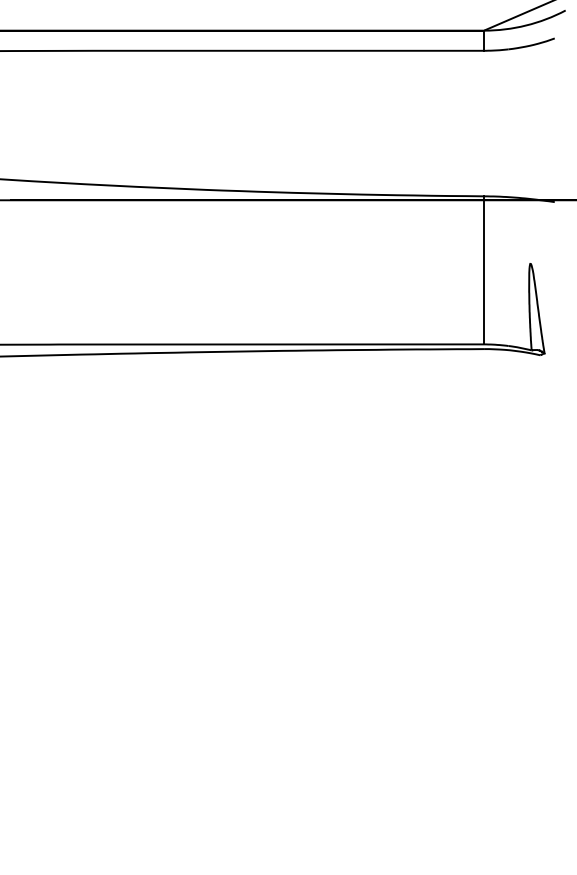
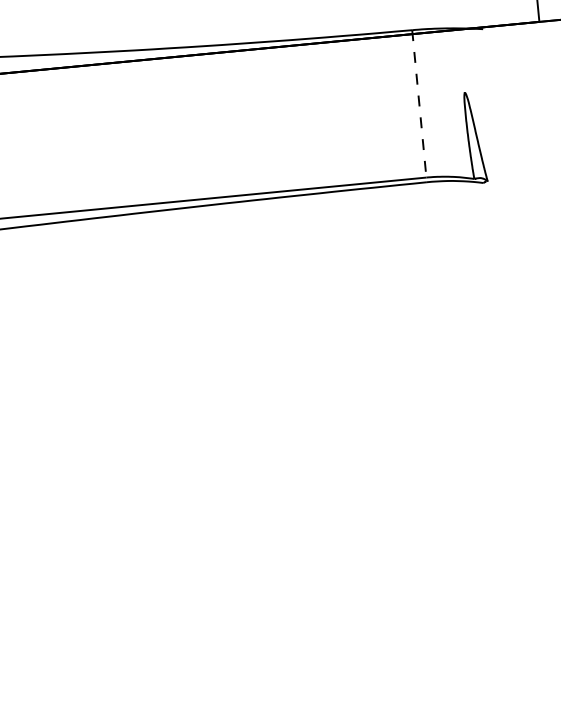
line: (484, 270) -> (419, 103), solid -> dashed

